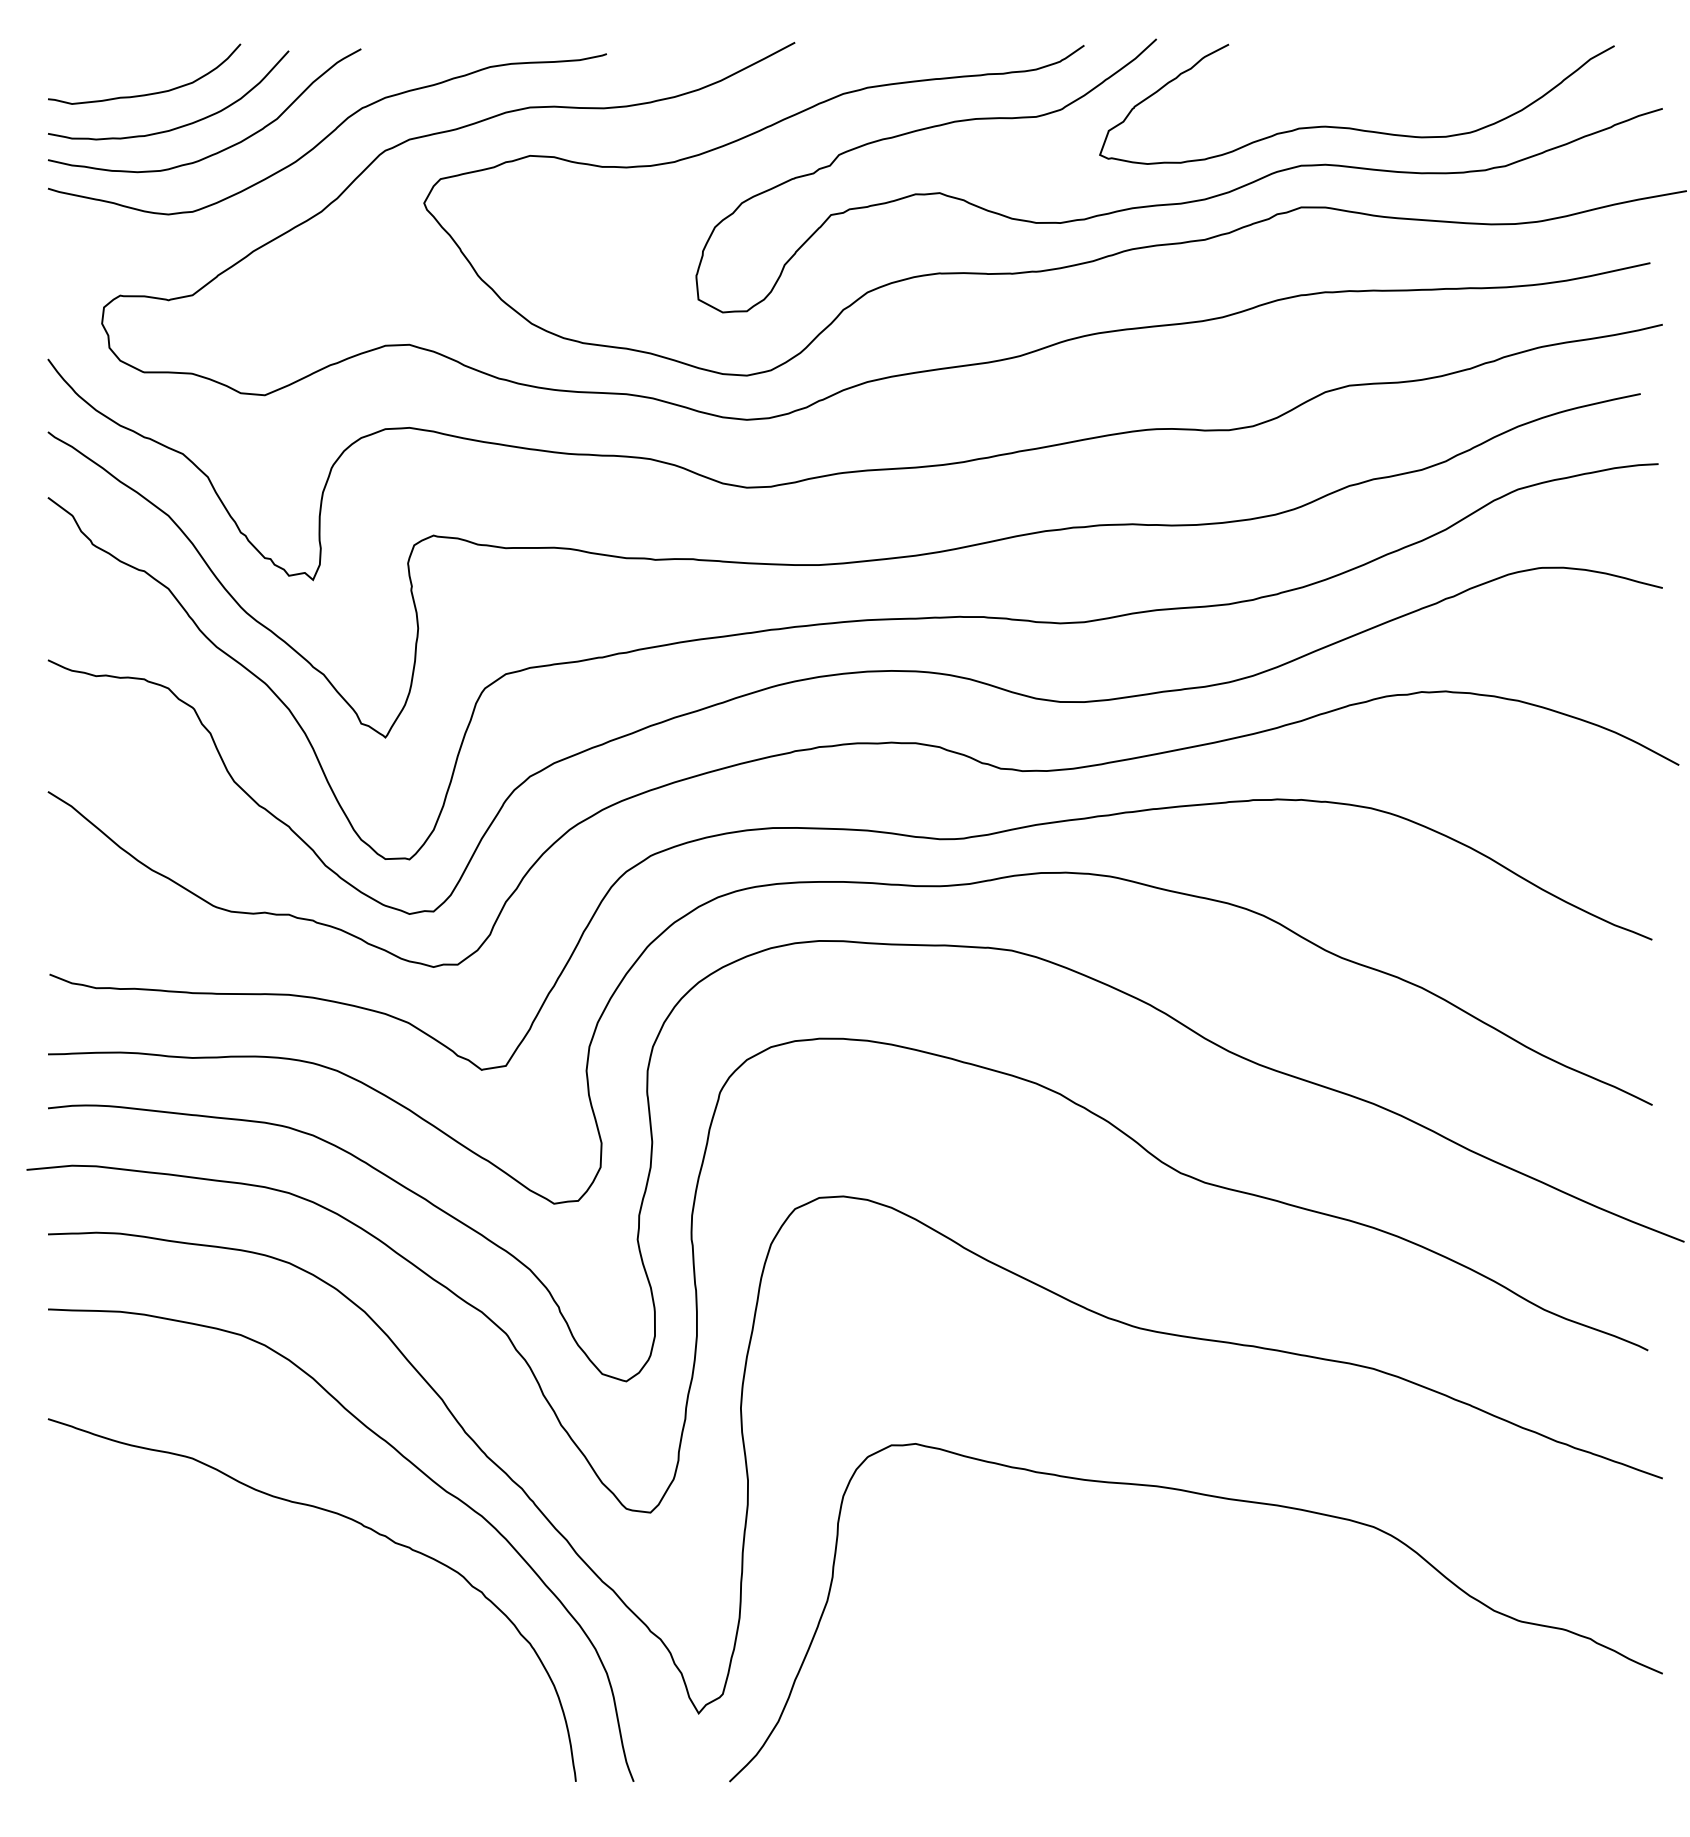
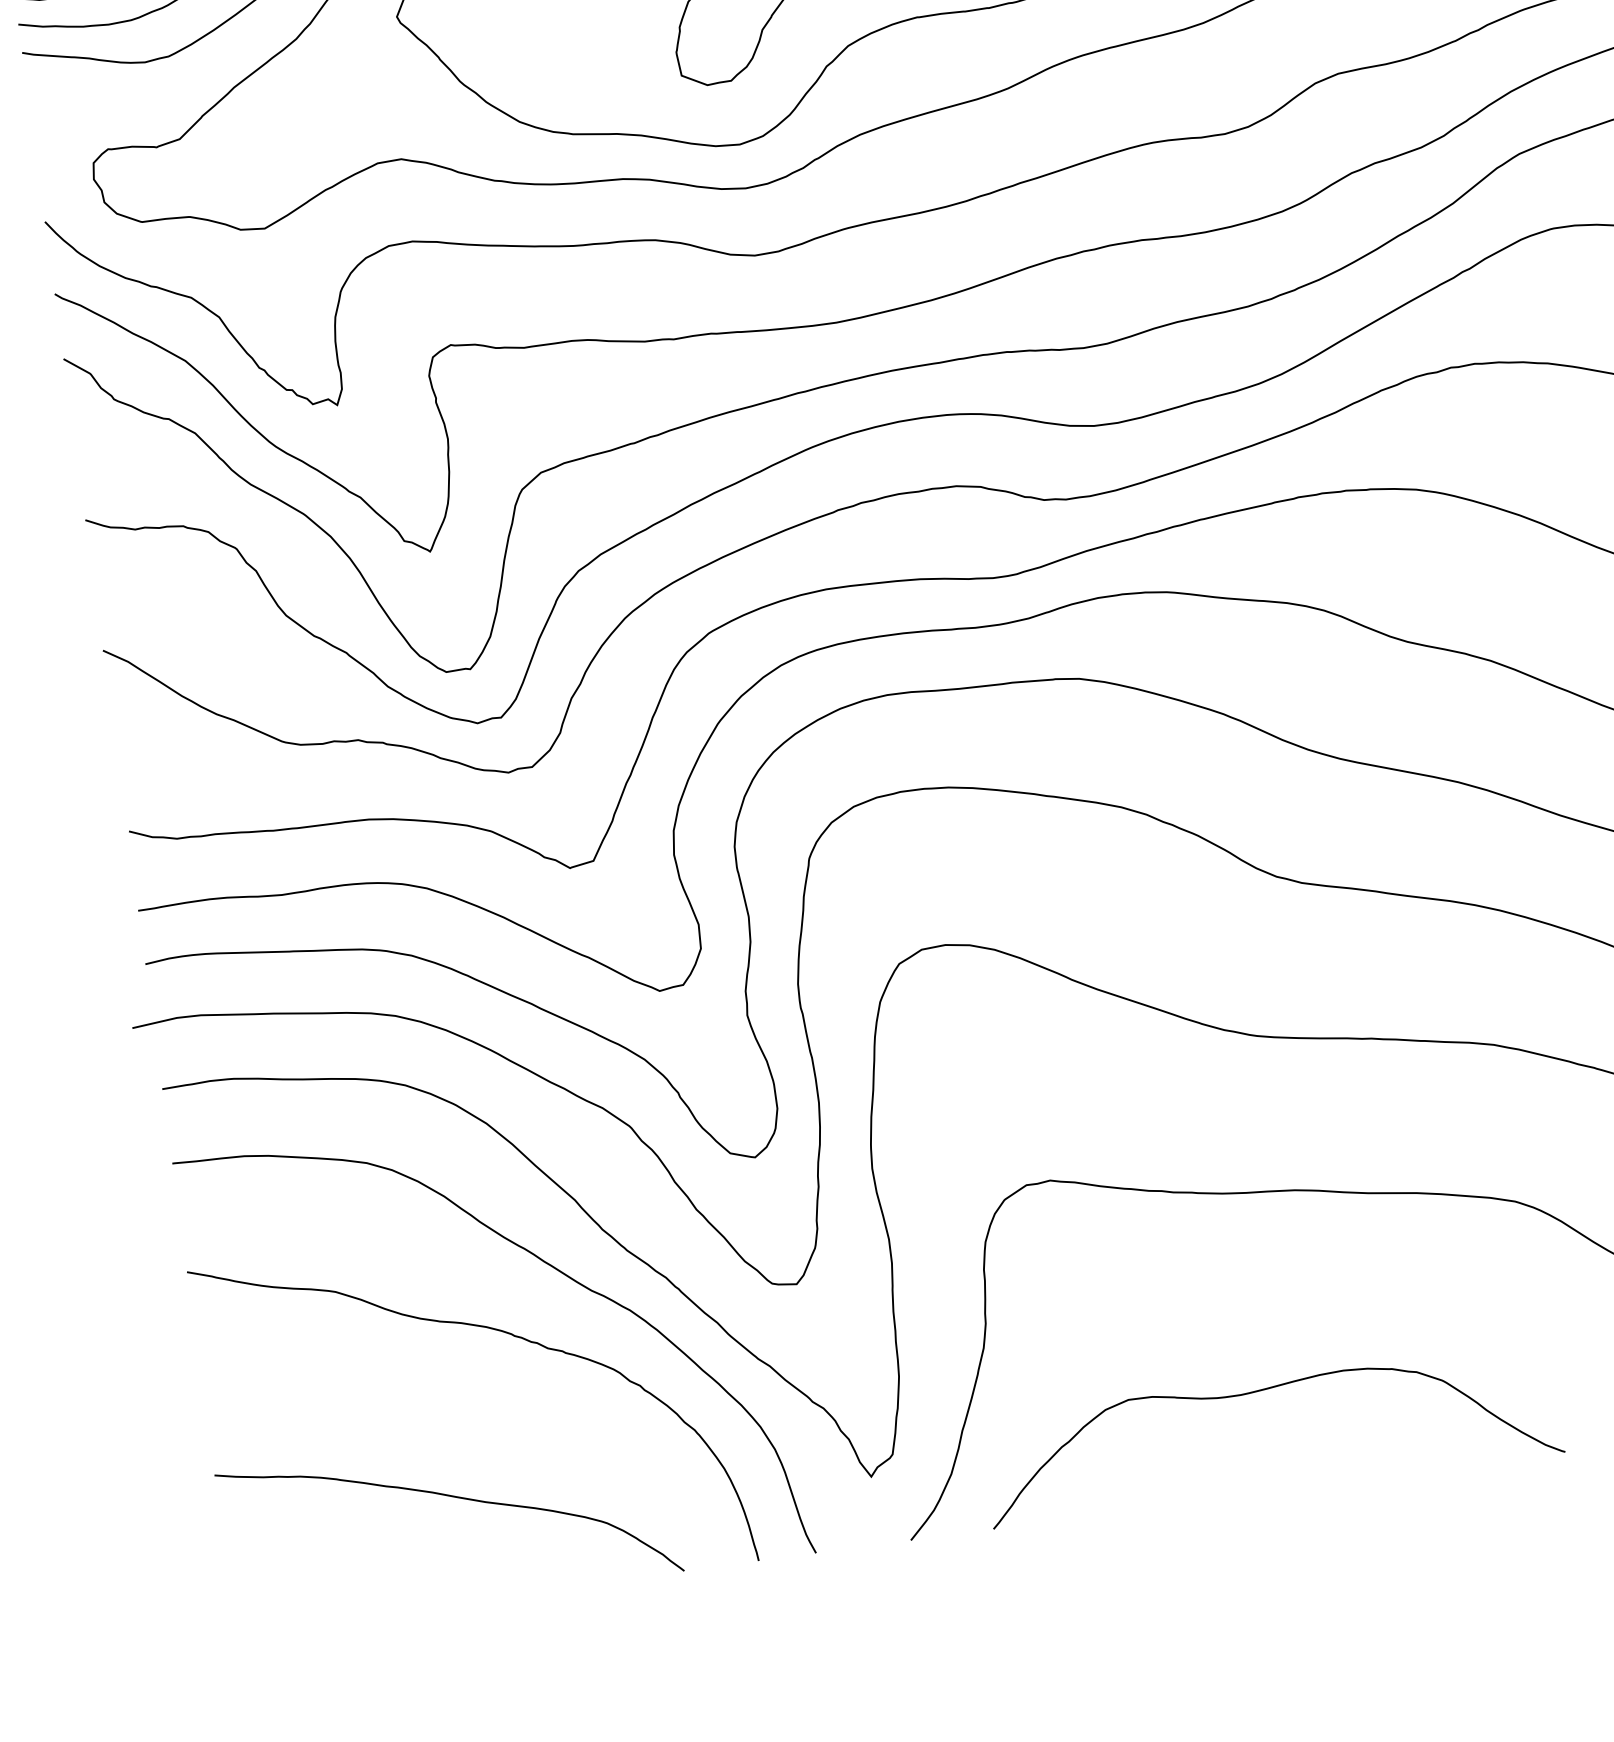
curve: (282, 1678) -> (454, 1497), added
curve: (1093, 1681) -> (1258, 1392), added

